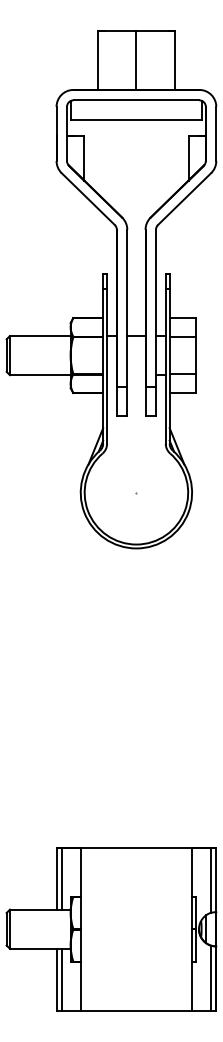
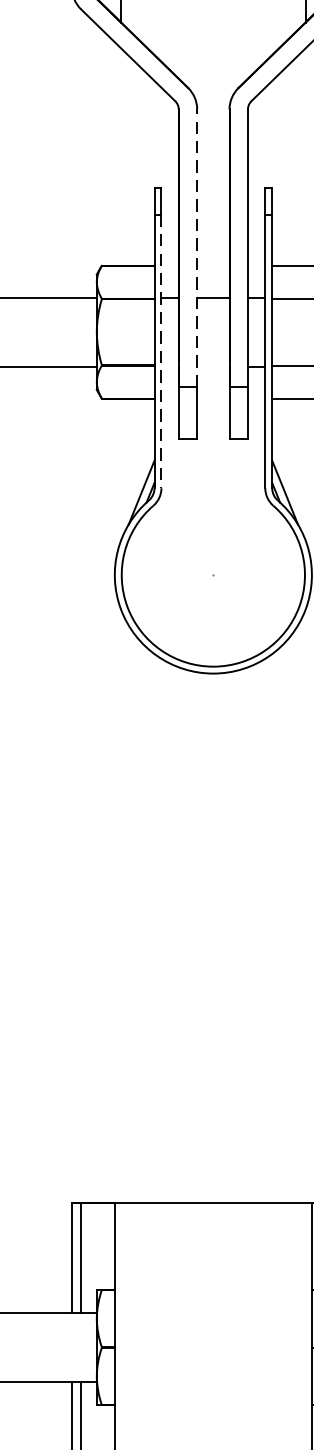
line: (127, 307) -> (197, 247), solid -> dashed
line: (107, 366) -> (162, 351), solid -> dashed

